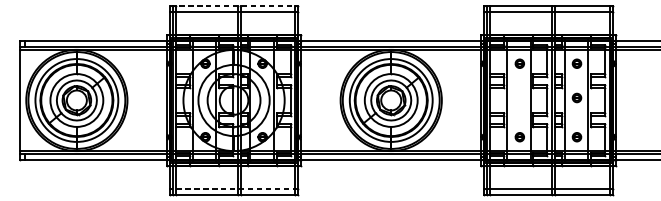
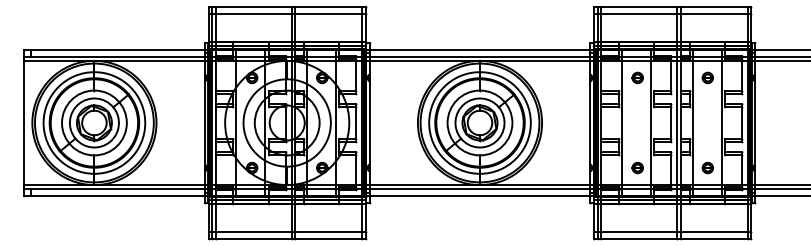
line: (234, 6) -> (287, 7), dashed -> solid
part: (576, 97) -> (707, 119), removed
line: (234, 188) -> (287, 231), dashed -> solid

